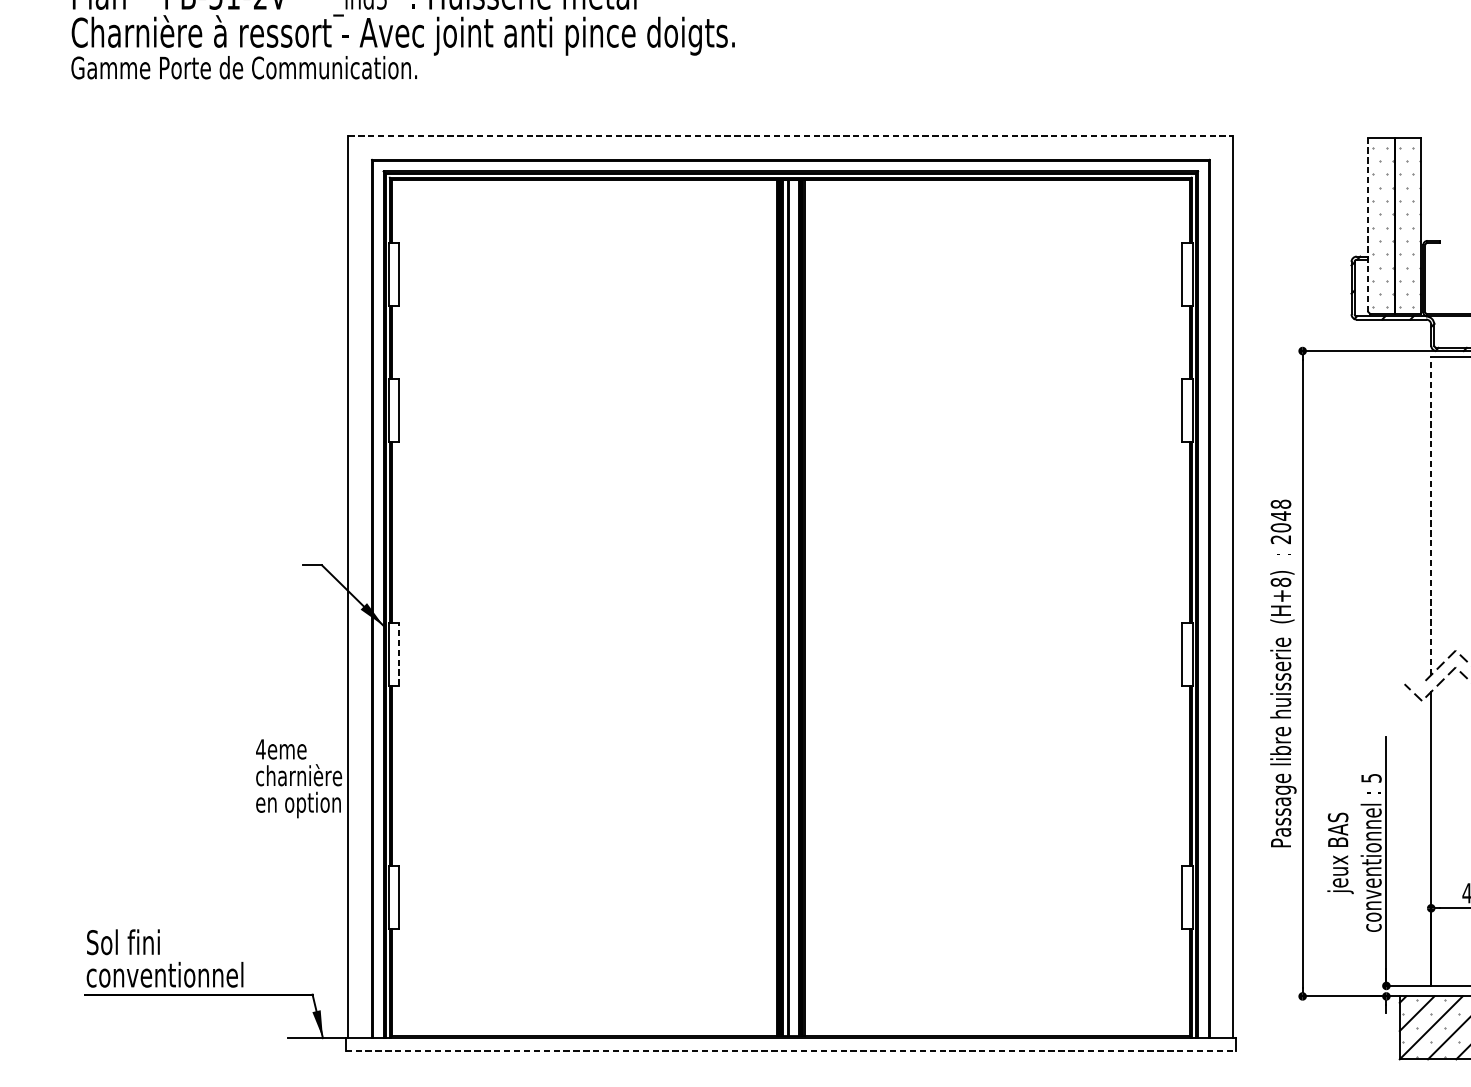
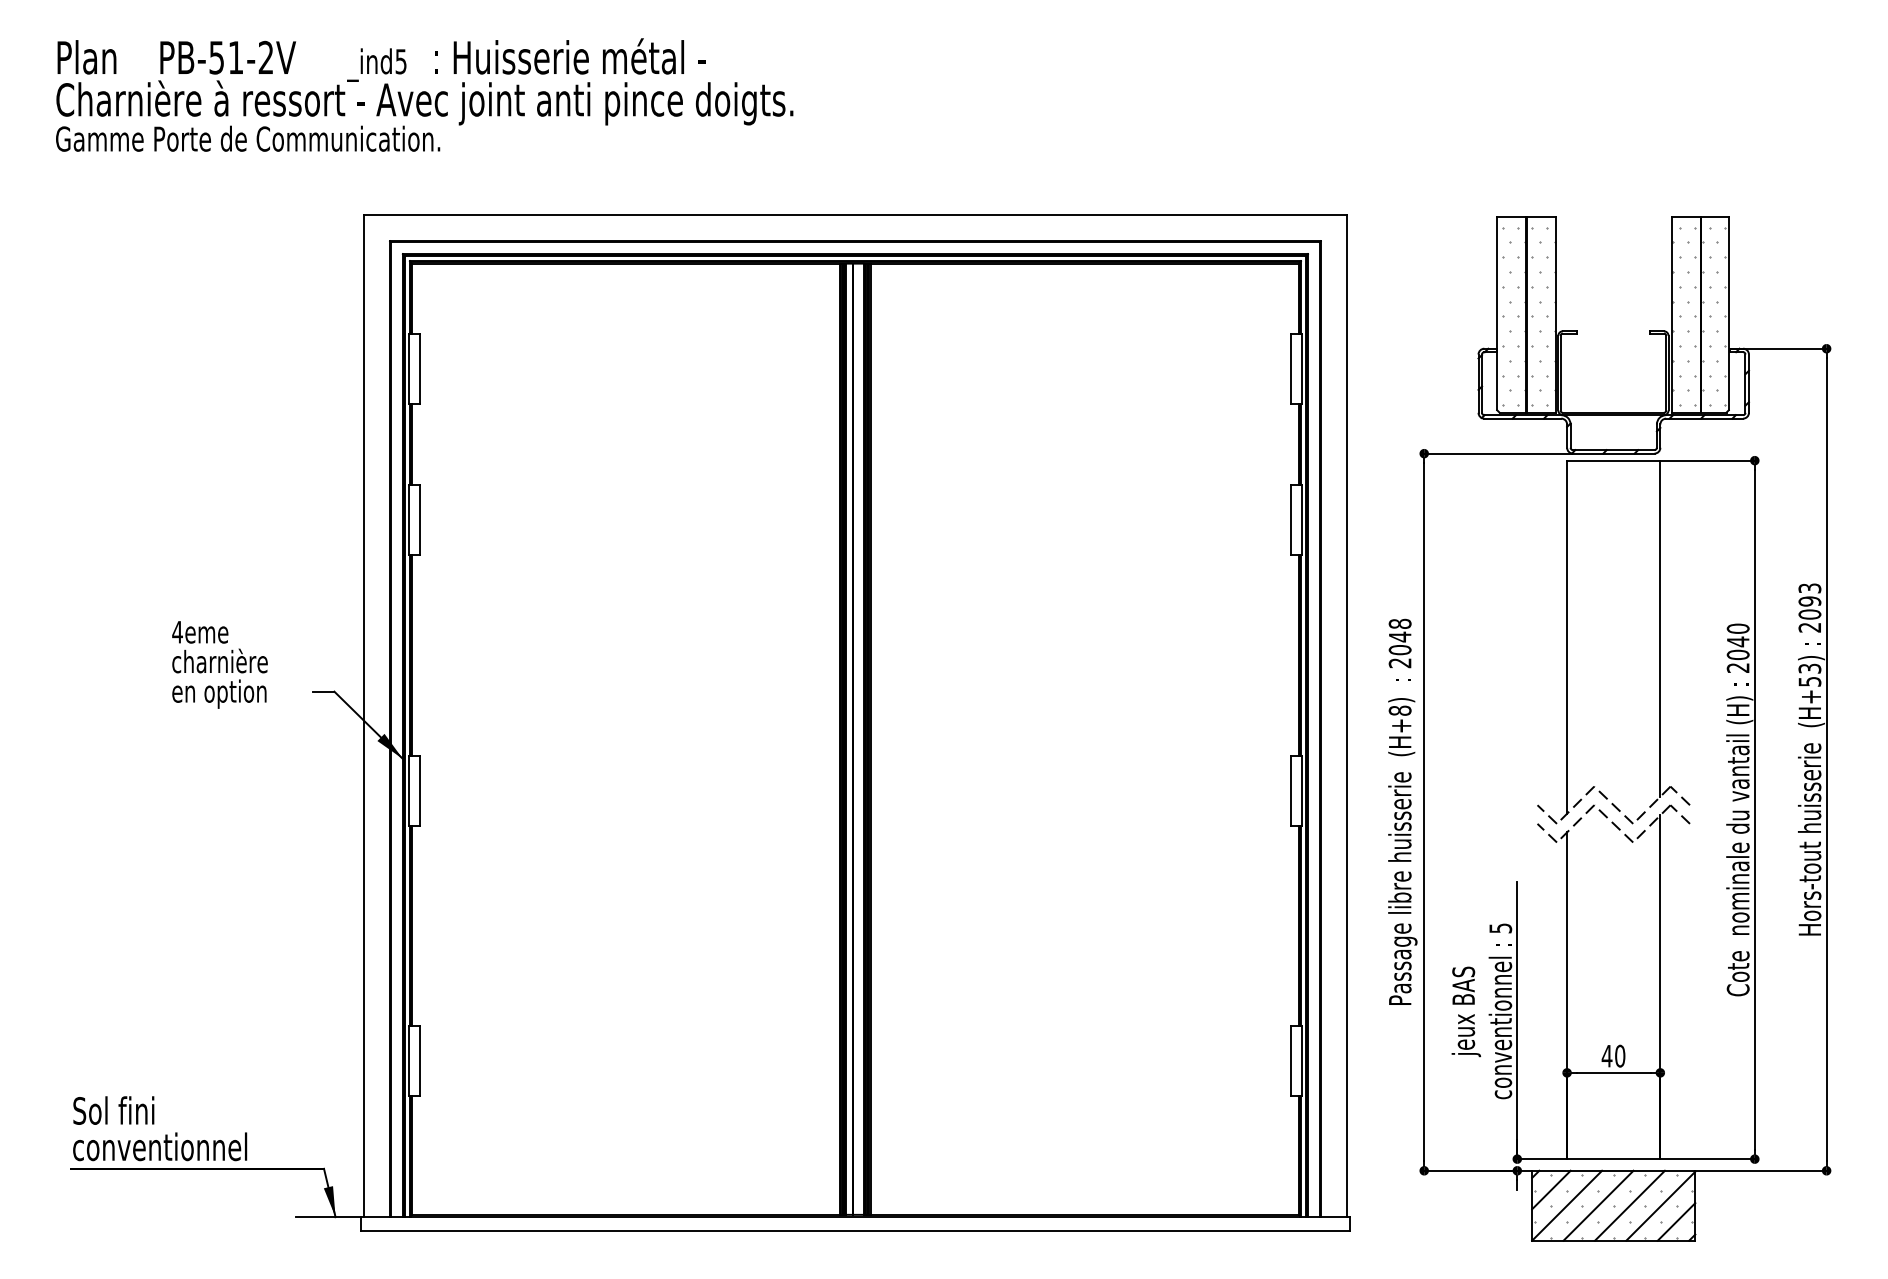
line: (790, 135) -> (855, 214), dashed -> solid
line: (1368, 224) -> (1497, 313), dashed -> solid
line: (1431, 516) -> (1567, 637), dashed -> solid
line: (399, 654) -> (420, 790), dashed -> solid
line: (1412, 675) -> (1546, 814), added
text: (298, 778) -> (219, 664), moved
line: (790, 1051) -> (855, 1231), dashed -> solid

